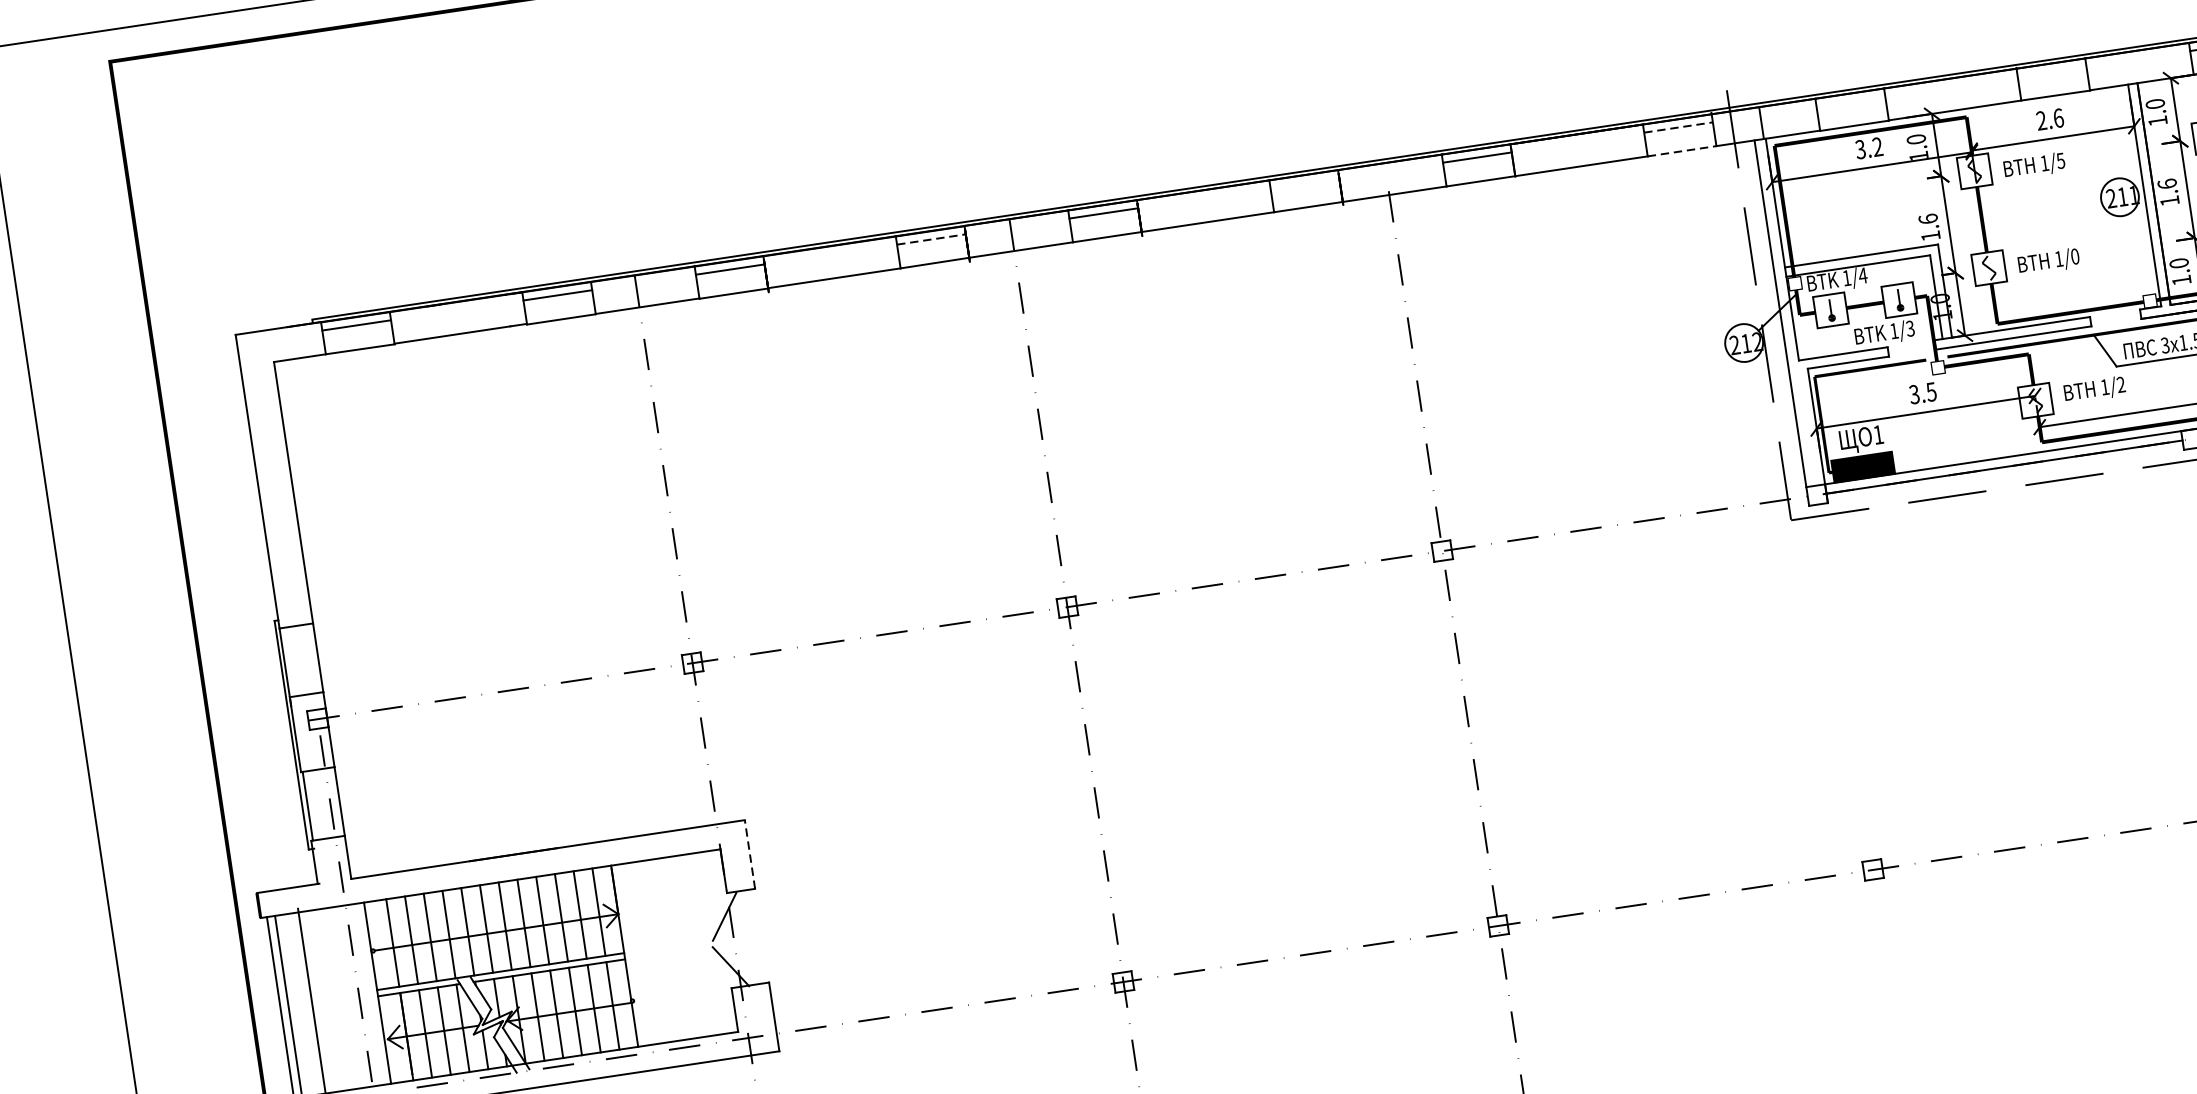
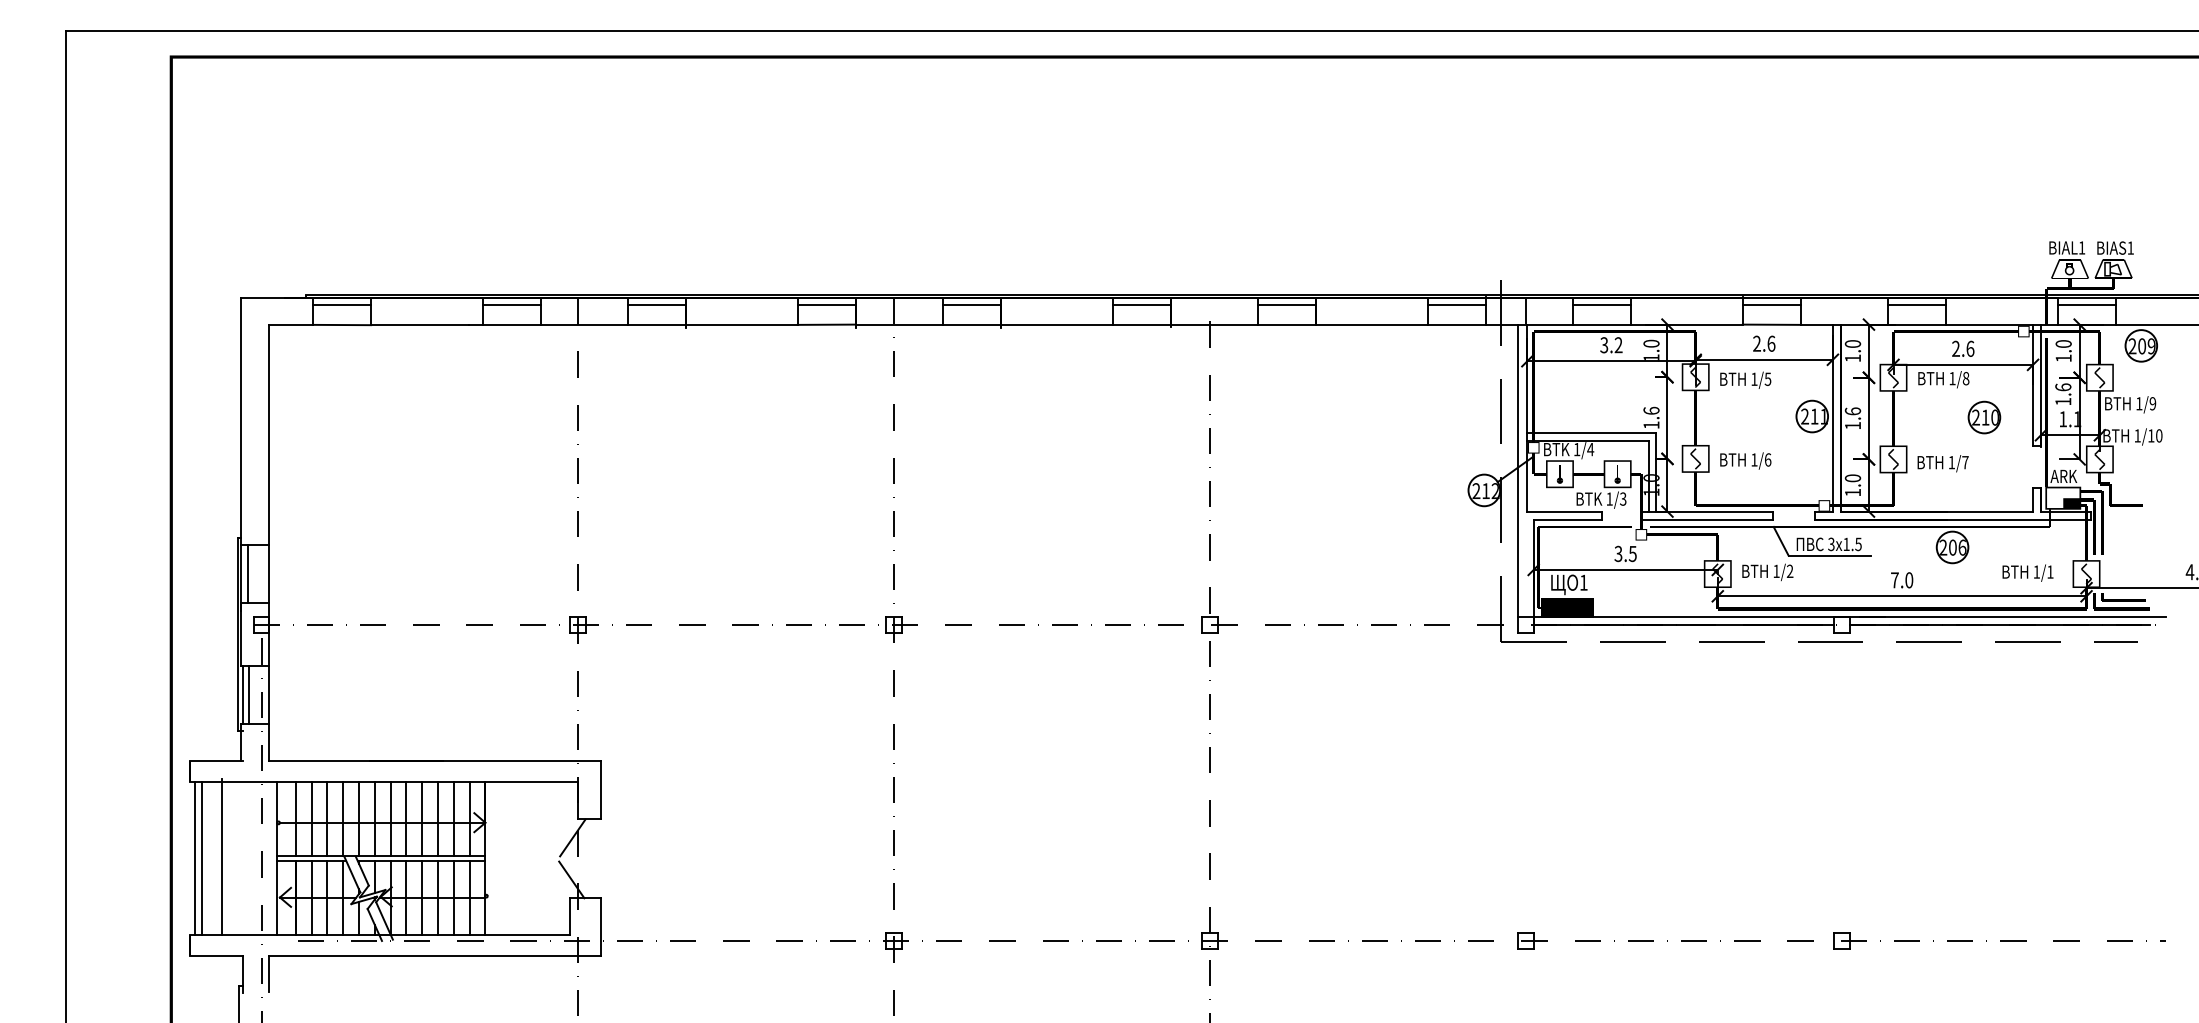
line: (2051, 71) -> (1771, 304), added
line: (1851, 101) -> (1602, 304), added
line: (1678, 127) -> (1456, 304), dashed -> solid
line: (1681, 151) -> (1456, 324), dashed -> solid
line: (1304, 183) -> (1141, 304), added
line: (931, 239) -> (826, 304), dashed -> solid
text: (2074, 256) -> (1767, 459), 1/0 -> 1/6
line: (293, 661) -> (248, 574), added
line: (316, 805) -> (249, 695), added
line: (750, 854) -> (601, 789), dashed -> solid

